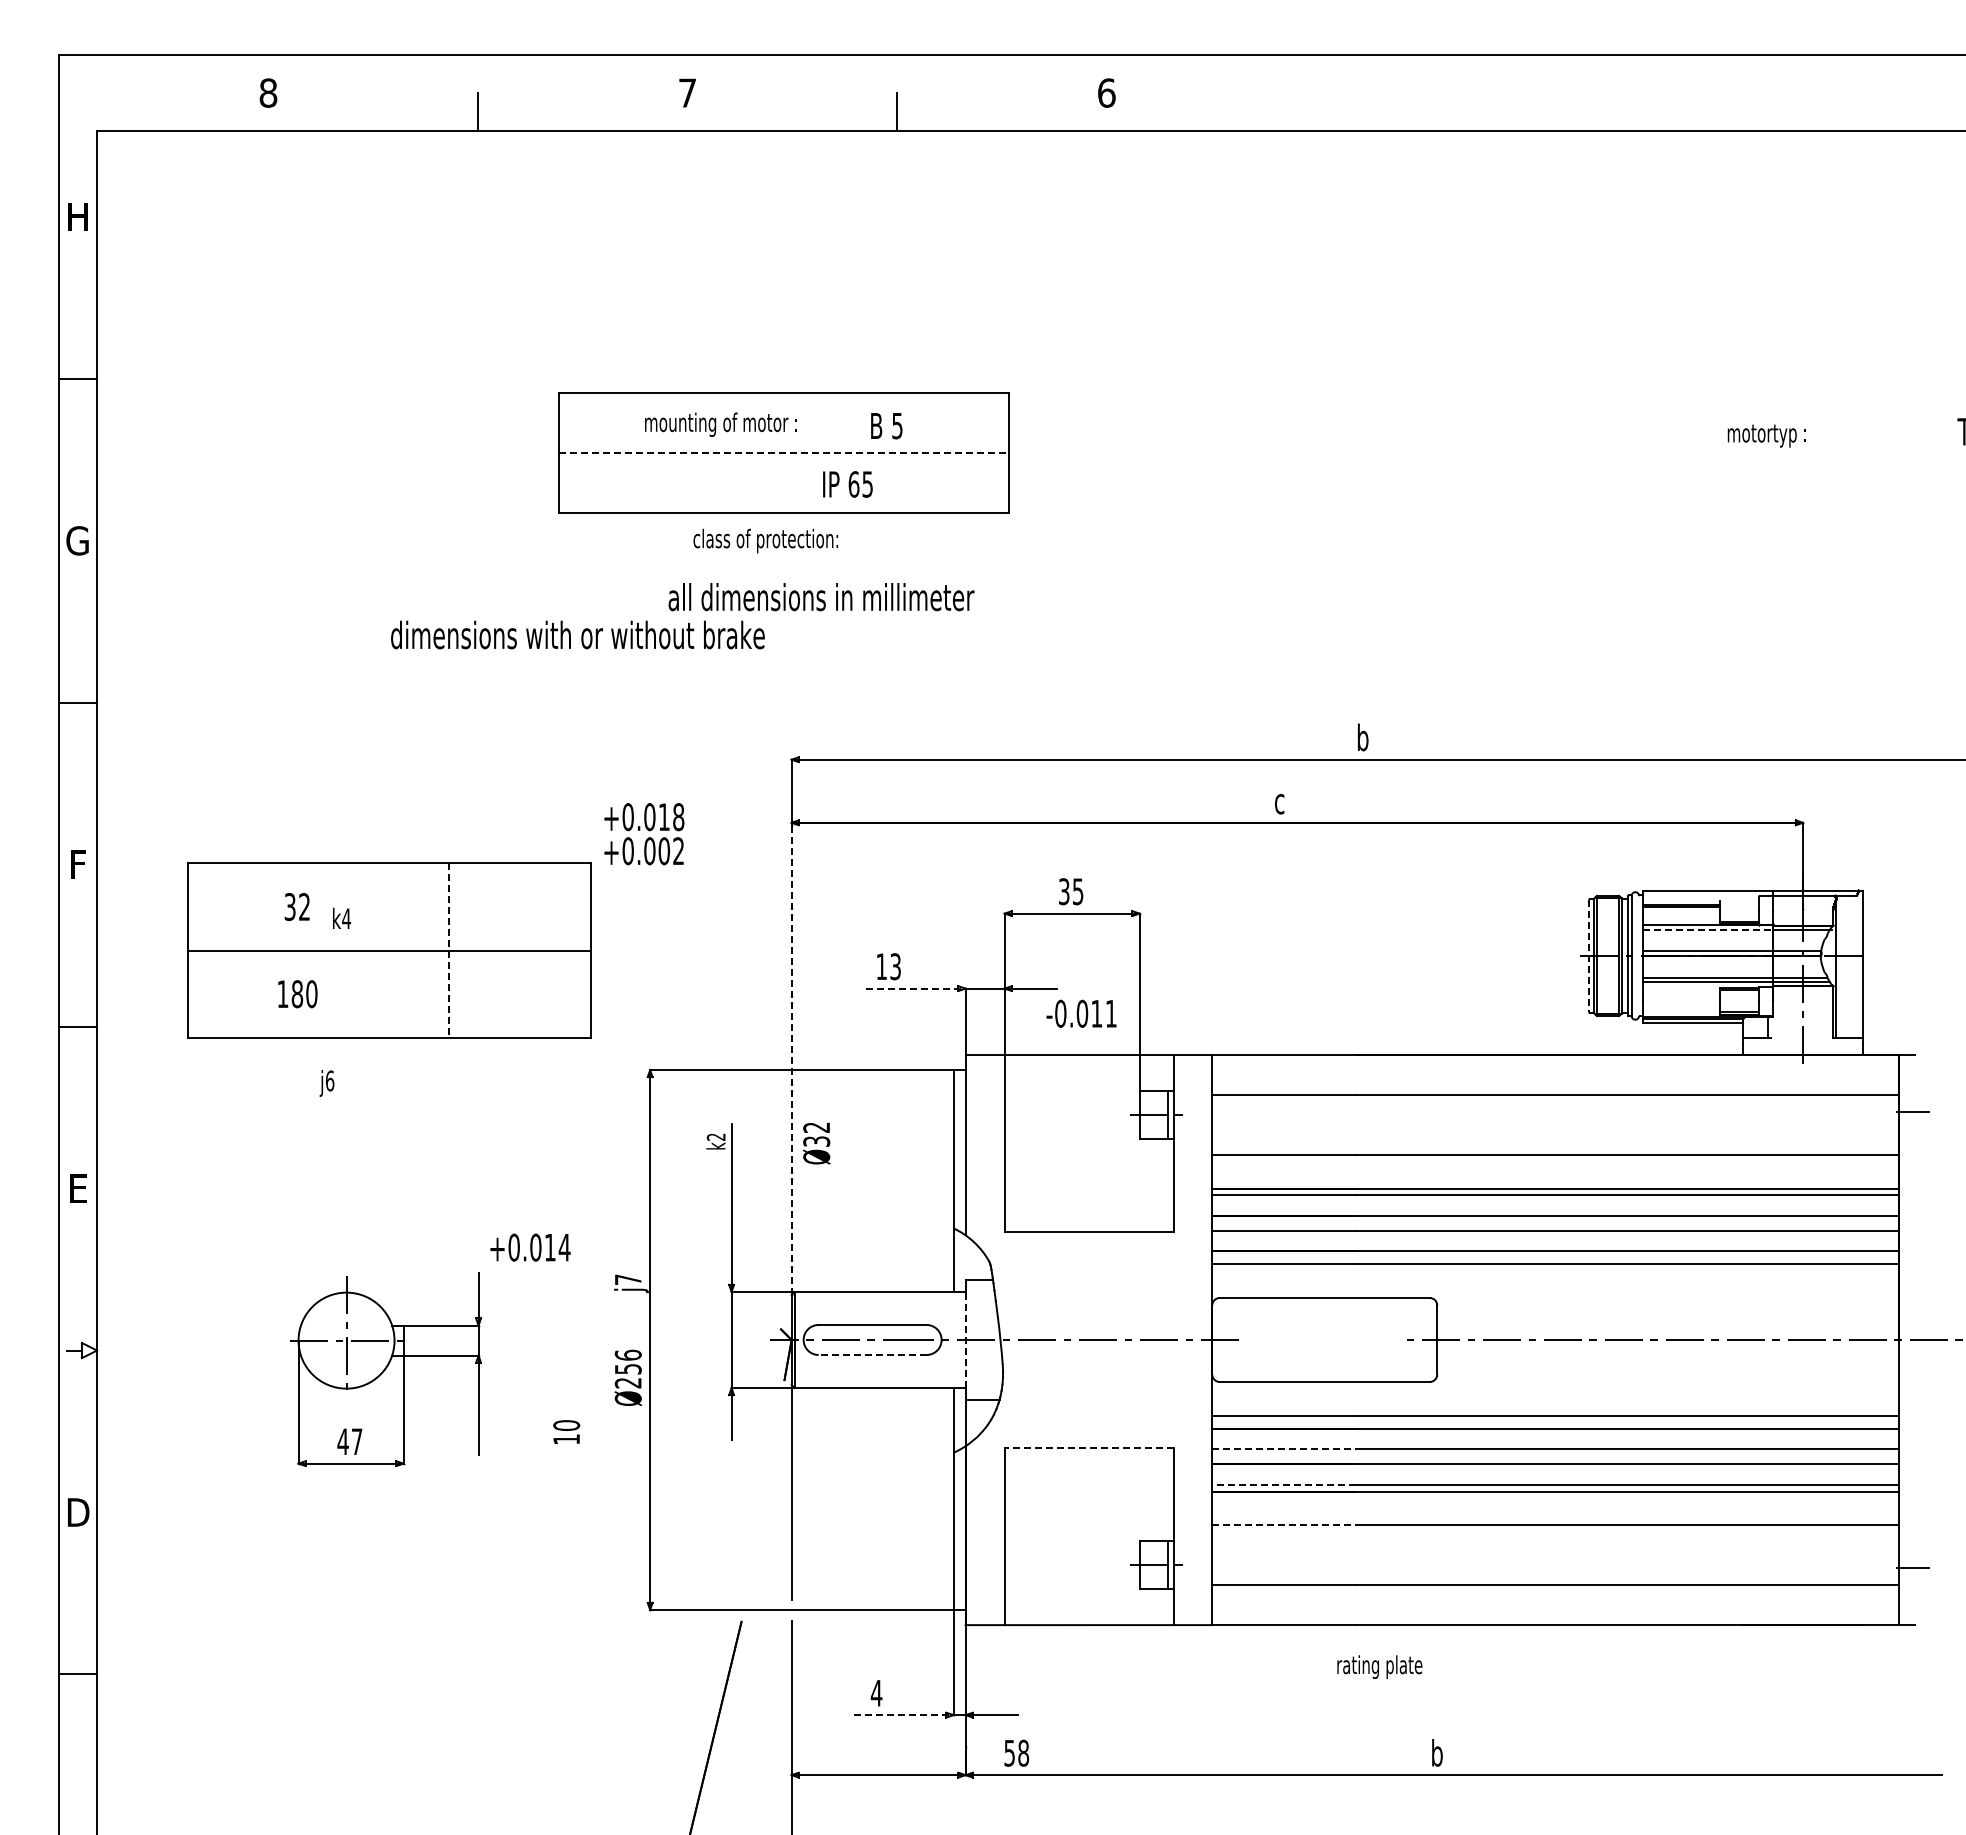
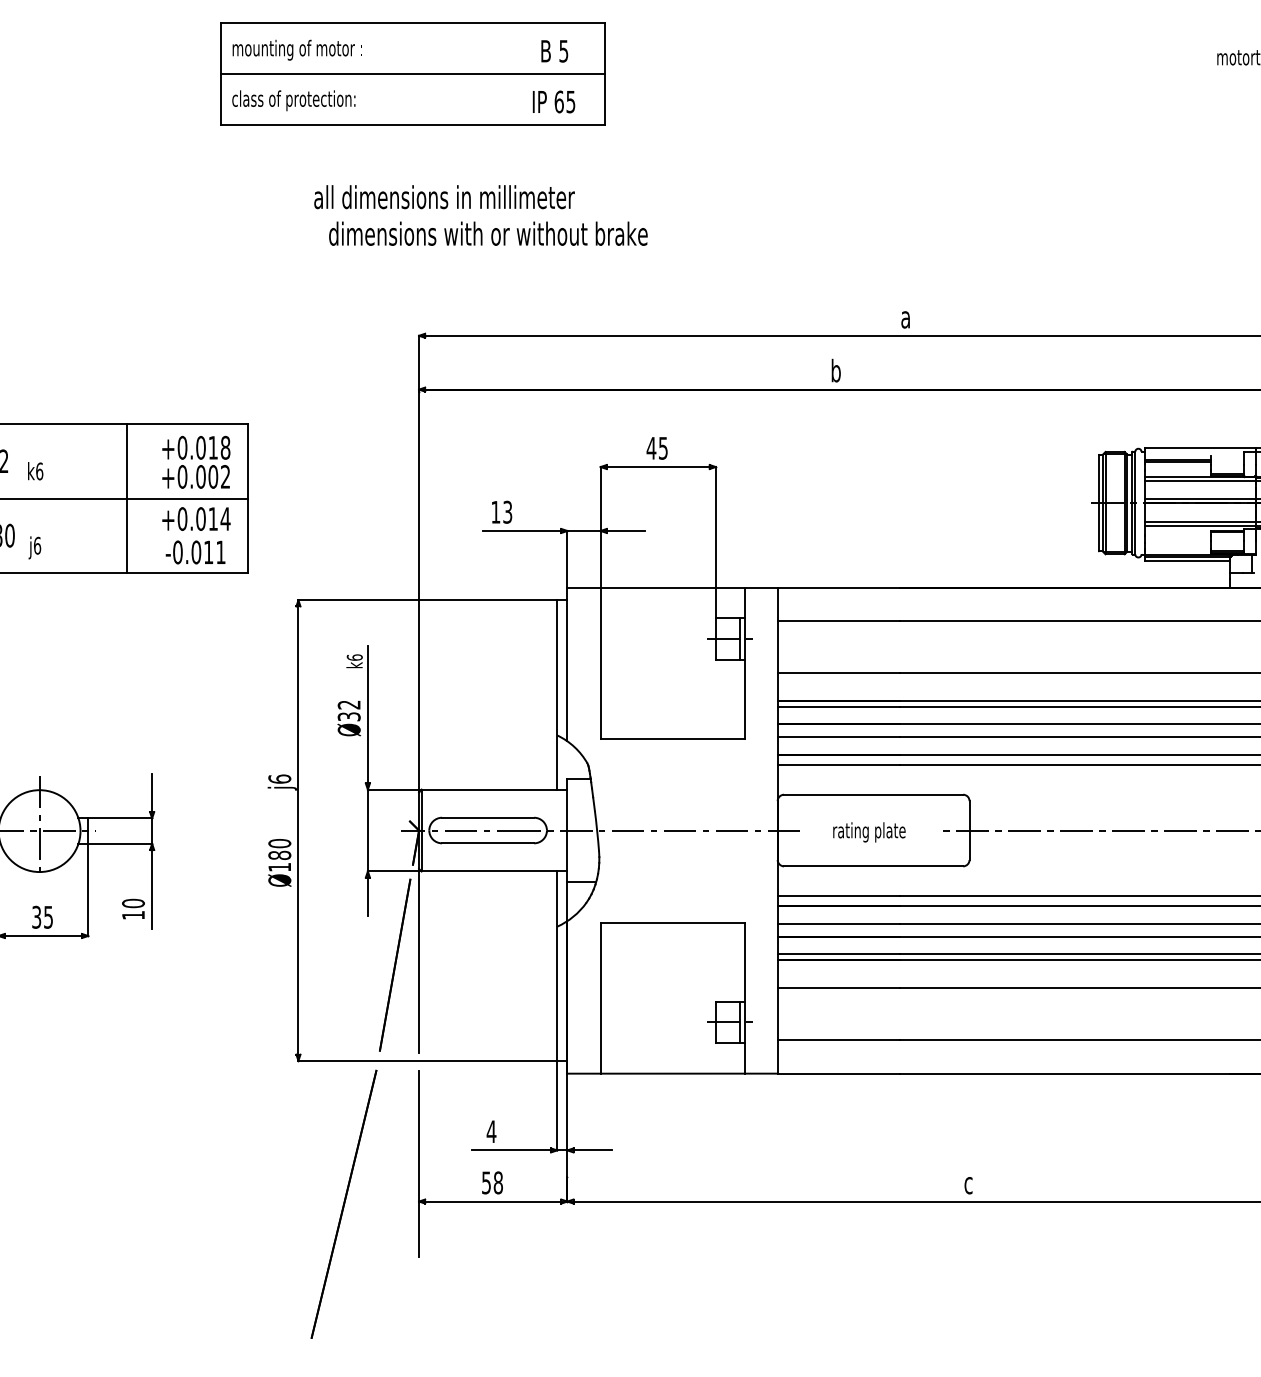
text: (720, 424) -> (297, 50), moved
text: (886, 426) -> (554, 51), moved
line: (784, 452) -> (412, 73), dashed -> solid
text: (847, 484) -> (553, 102), moved
text: (765, 540) -> (293, 100), moved
text: (577, 634) -> (488, 233), moved
text: (1362, 737) -> (905, 316), b -> a
text: (1280, 800) -> (835, 370), c -> b
text: (644, 834) -> (196, 462), moved
text: (1063, 891) -> (650, 448), 35 -> 45
text: (346, 918) -> (39, 471), k4 -> k6
line: (1708, 929) -> (1200, 480), dashed -> solid
line: (449, 951) -> (127, 499), dashed -> solid
line: (1588, 956) -> (1098, 503), dashed -> solid
line: (915, 988) -> (524, 530), dashed -> solid
text: (1081, 1013) -> (195, 552), moved
line: (791, 1058) -> (418, 590), dashed -> solid
text: (326, 1083) -> (34, 547), moved
text: (715, 1136) -> (354, 657), k2 -> k6
text: (816, 1143) -> (349, 718), moved
text: (530, 1247) -> (196, 518), moved
text: (627, 1279) -> (279, 778), j7 -> j6
line: (965, 1339) -> (567, 830), dashed -> solid
line: (872, 1354) -> (488, 842), dashed -> solid
text: (627, 1368) -> (279, 854), Ø256 -> Ø180
text: (566, 1431) -> (133, 908), moved
text: (349, 1441) -> (42, 917), 47 -> 35
line: (1089, 1448) -> (673, 923), dashed -> solid
line: (1284, 1449) -> (839, 923), dashed -> solid
line: (1283, 1485) -> (838, 954), dashed -> solid
line: (763, 1497) -> (395, 964), added
line: (1284, 1525) -> (839, 988), dashed -> solid
text: (1379, 1666) -> (869, 831), moved
line: (903, 1715) -> (514, 1150), dashed -> solid
text: (1016, 1752) -> (492, 1182), moved
text: (1436, 1752) -> (968, 1182), b -> c

